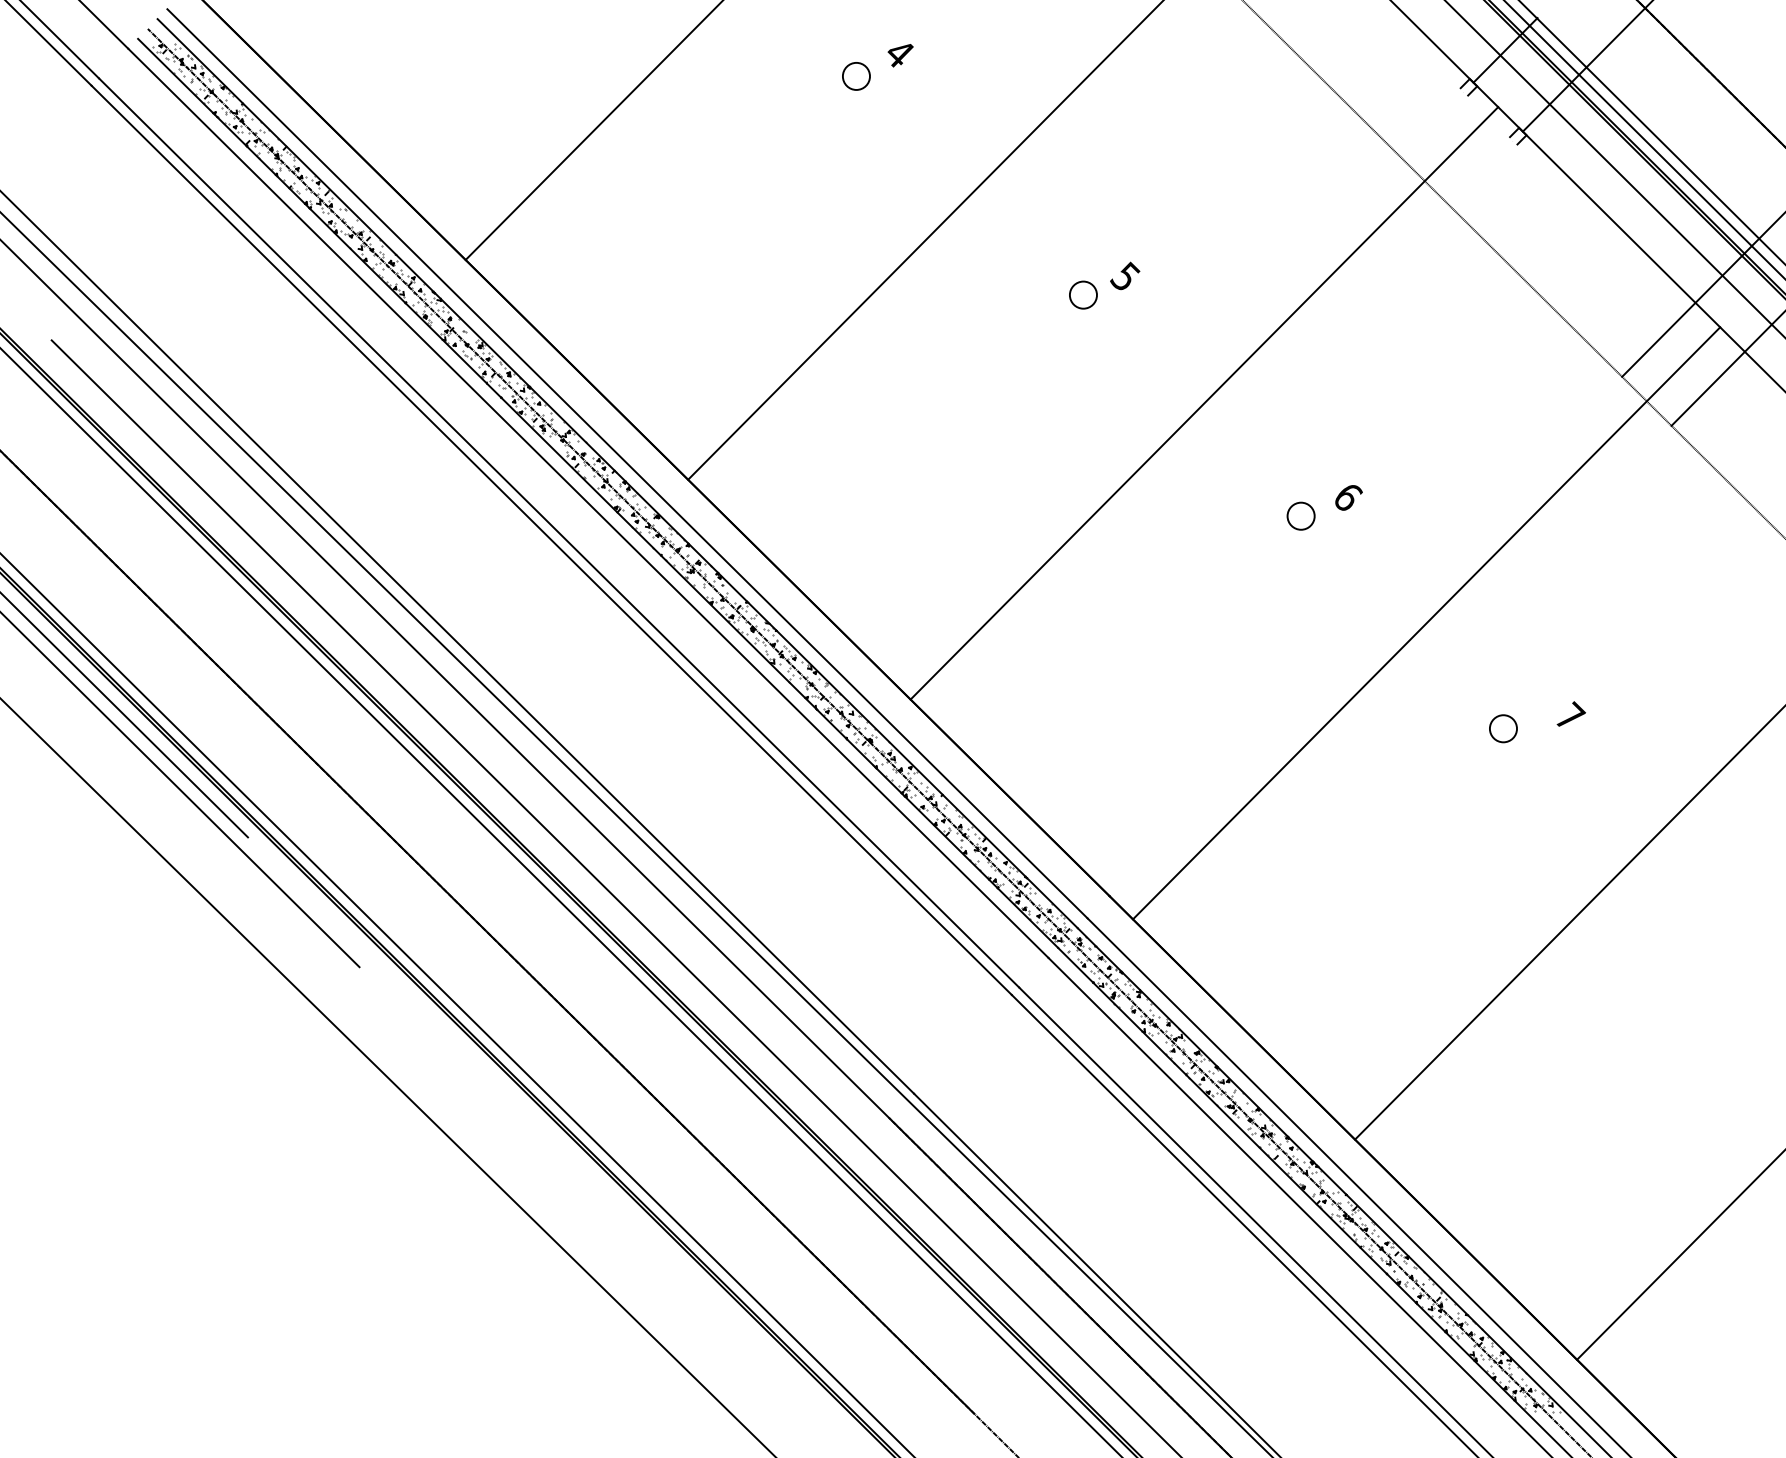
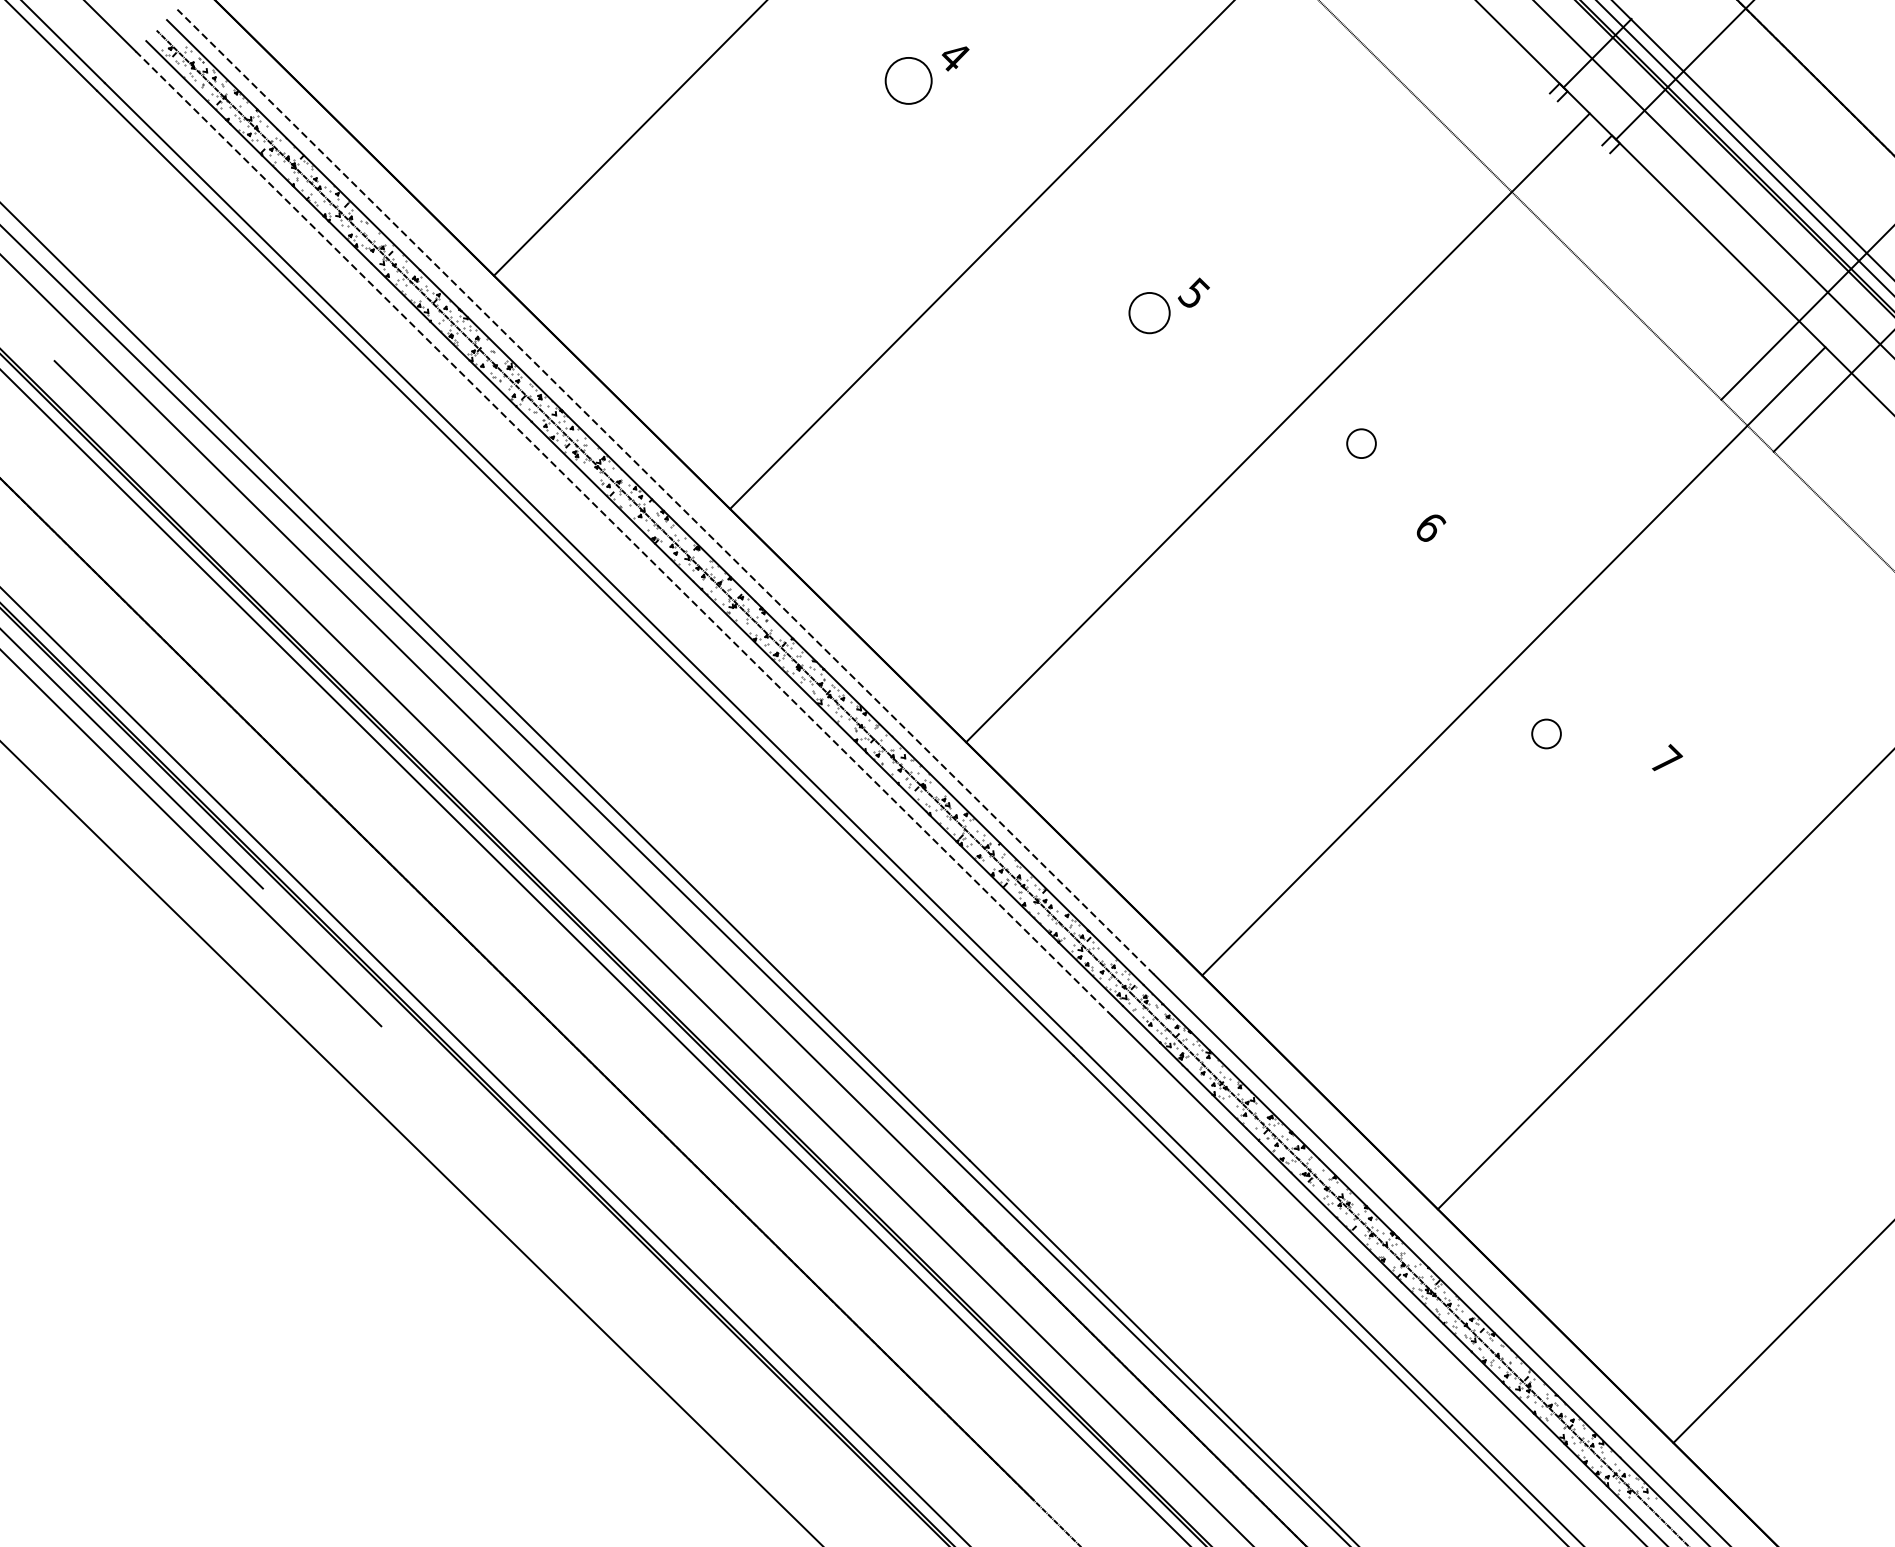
circle: (856, 75) -> (908, 79), size x1.6
circle: (1083, 294) -> (1149, 312), size x1.4
line: (627, 463) -> (665, 491), solid -> dashed
line: (588, 503) -> (624, 534), solid -> dashed
circle: (1300, 515) -> (1360, 442), moved
circle: (1503, 728) -> (1546, 733), moved

